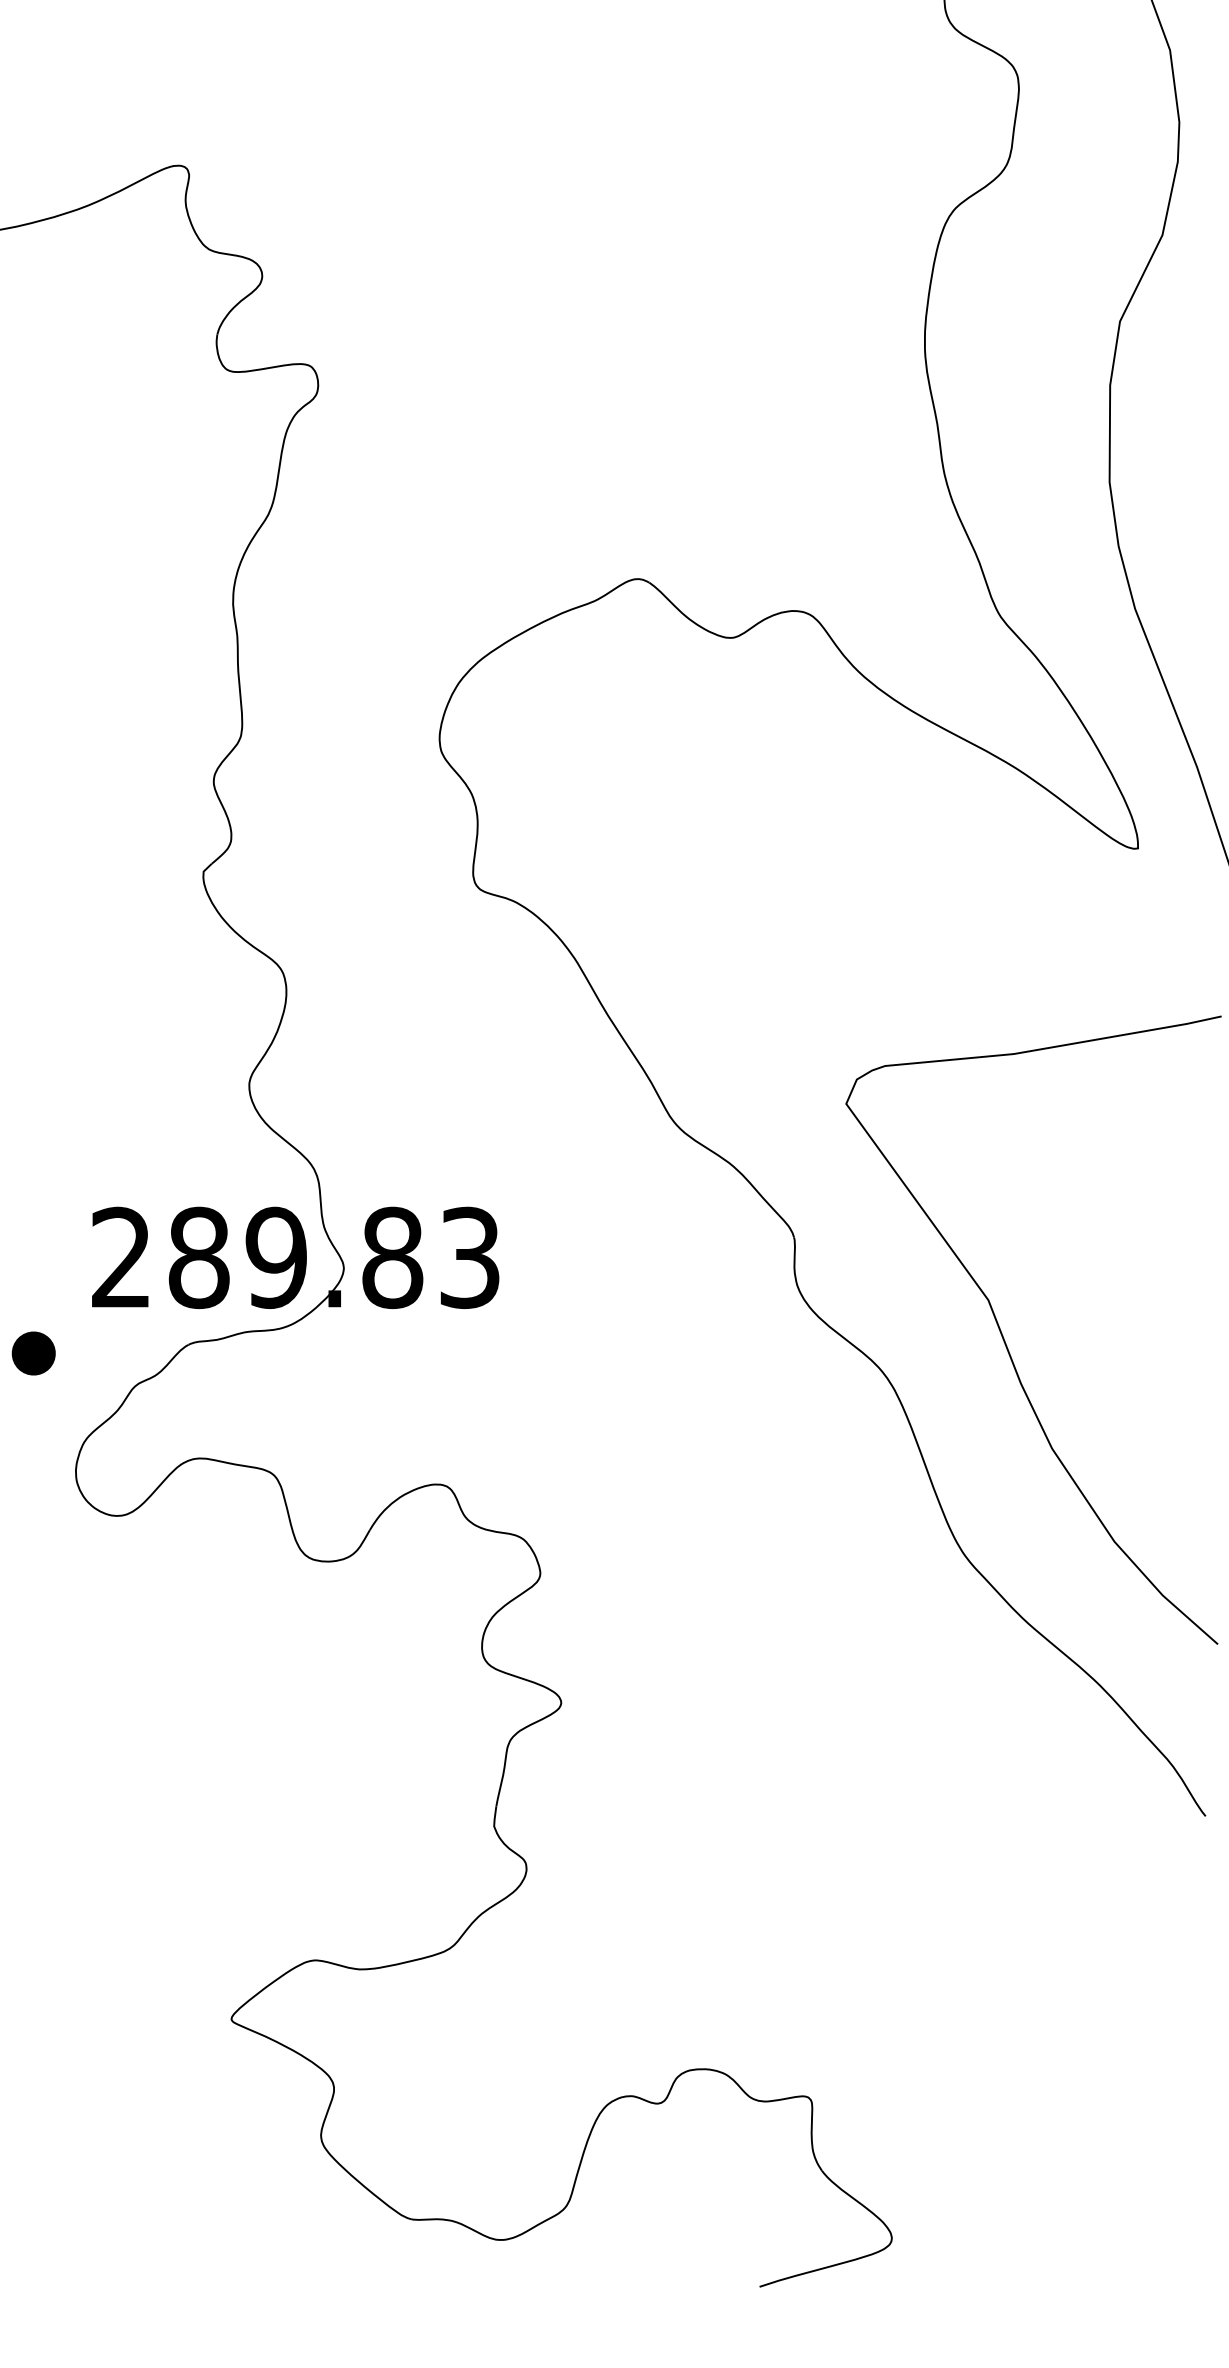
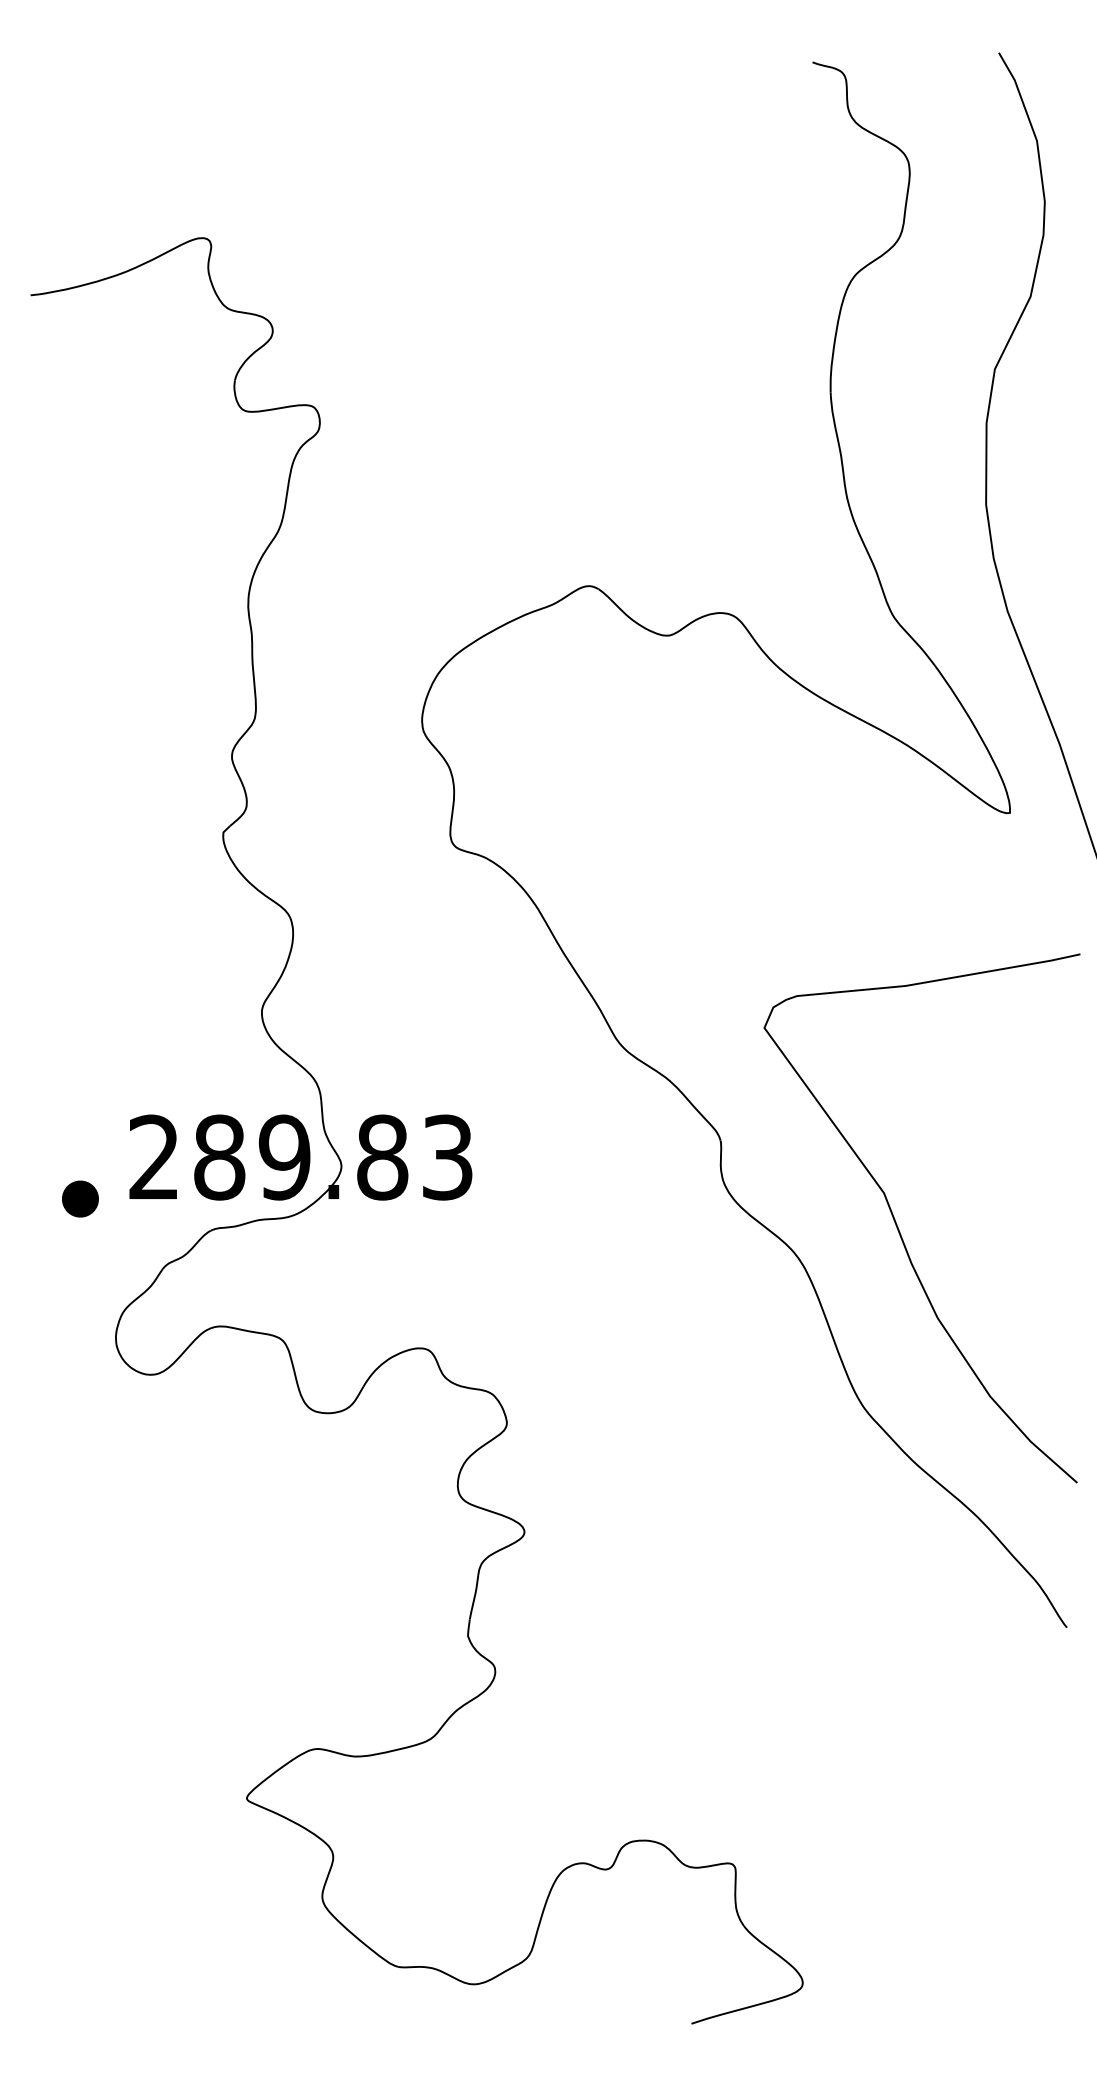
part: (33, 1352) -> (80, 1198), moved

